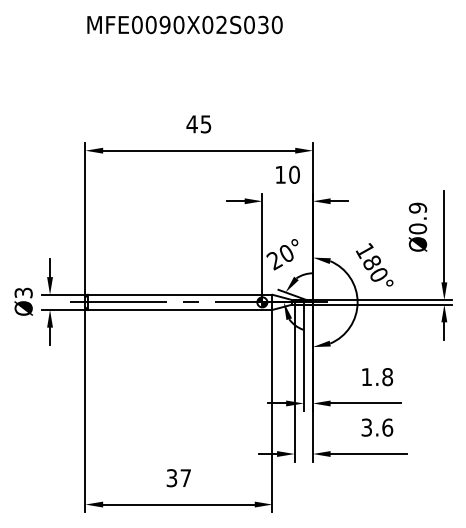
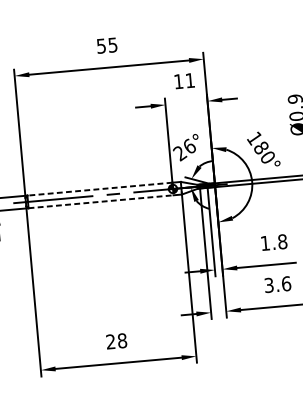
text: (191, 124) -> (100, 46), 45 -> 55
text: (294, 174) -> (190, 80), 10 -> 11
text: (286, 252) -> (189, 145), 20° -> 26°
line: (174, 294) -> (99, 188), solid -> dashed
line: (175, 309) -> (101, 201), solid -> dashed
text: (178, 478) -> (116, 341), 37 -> 28

